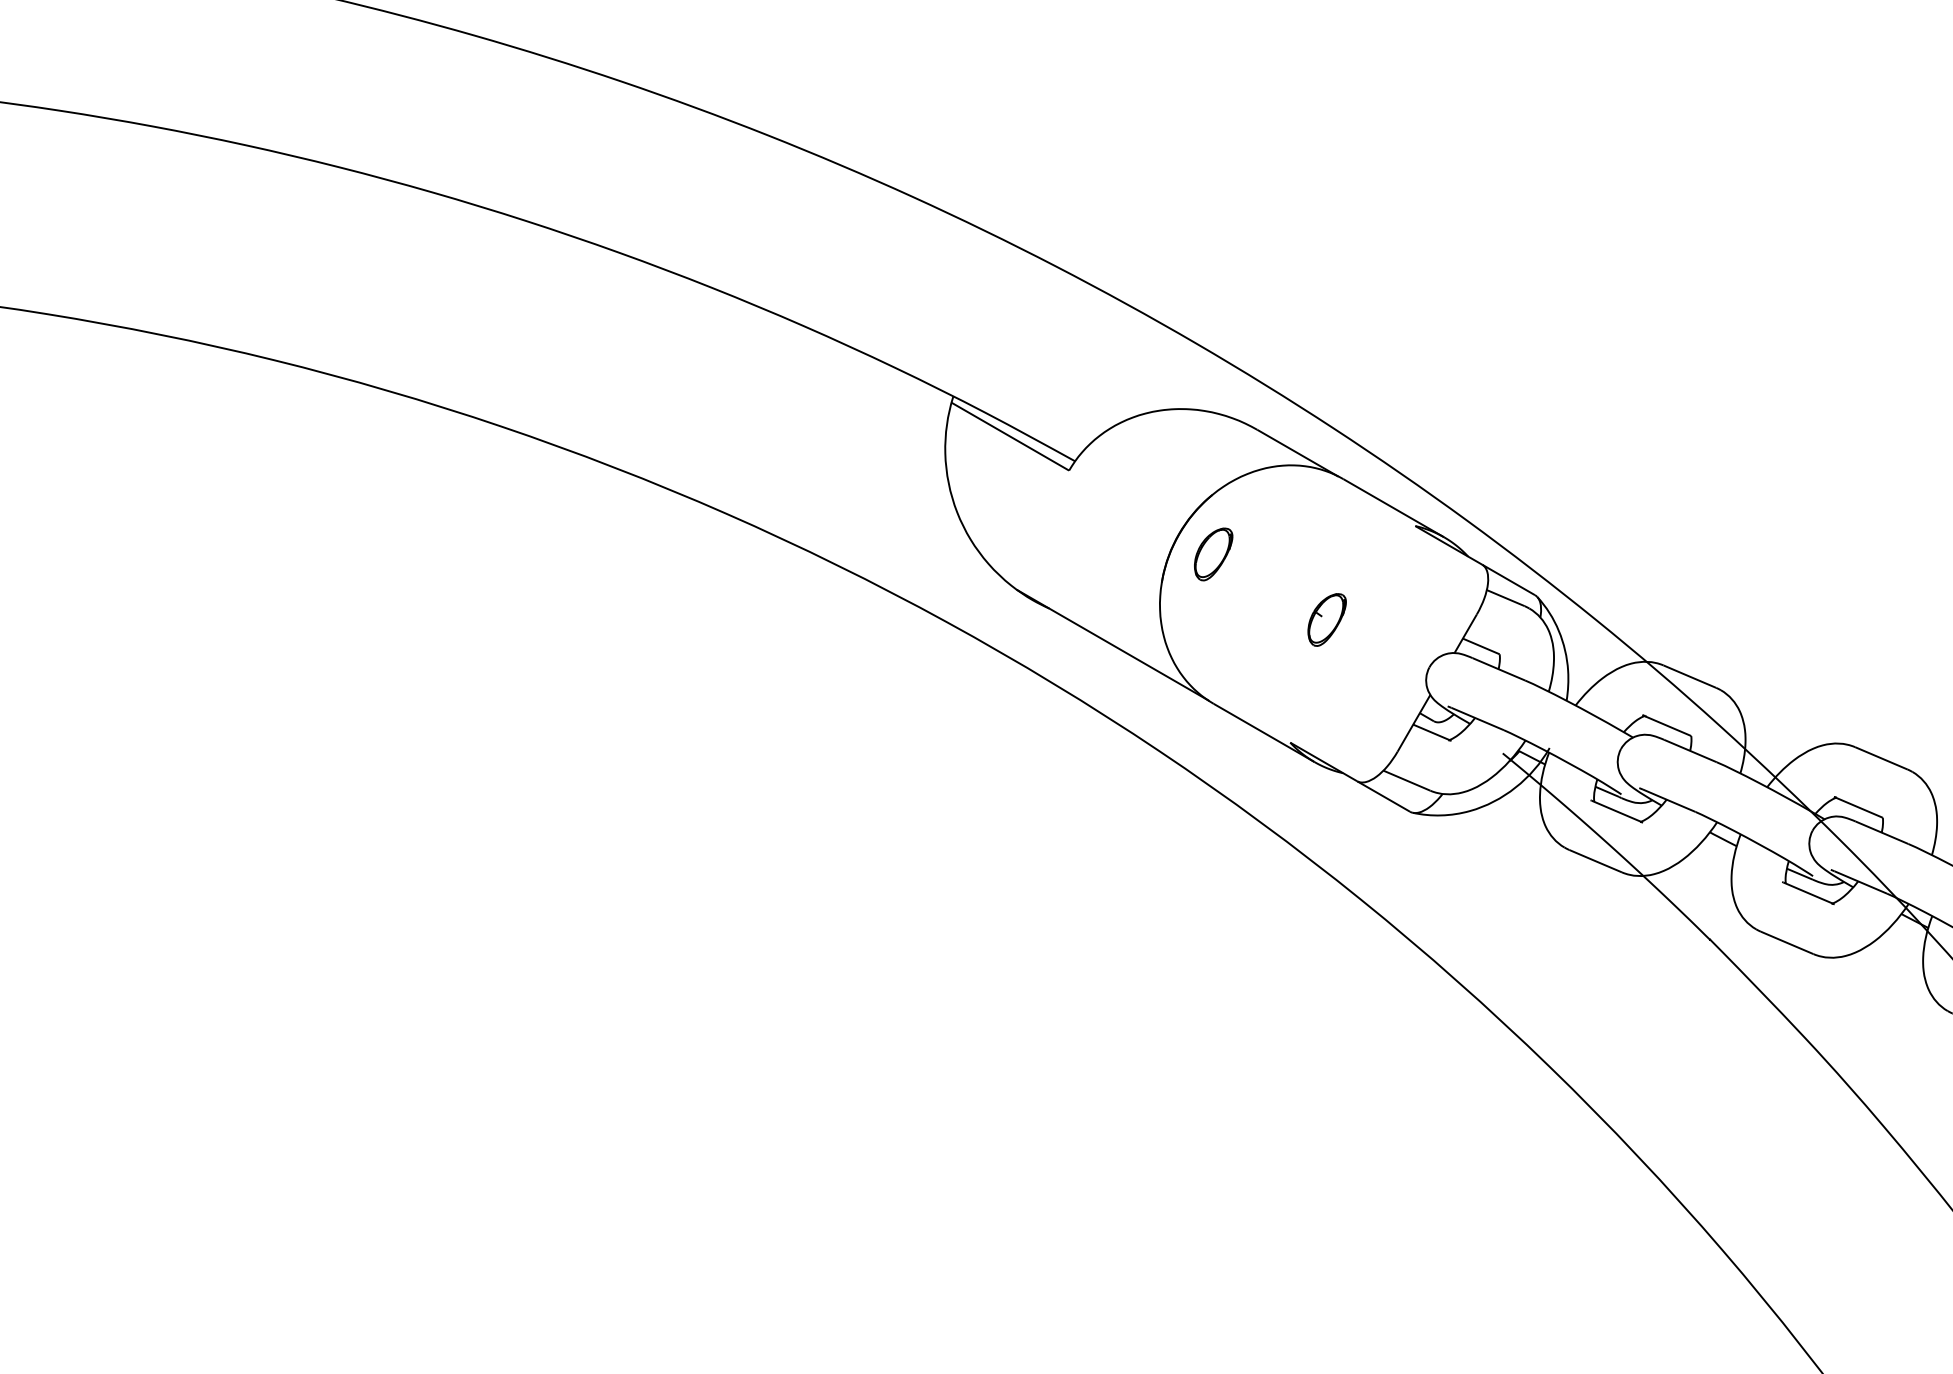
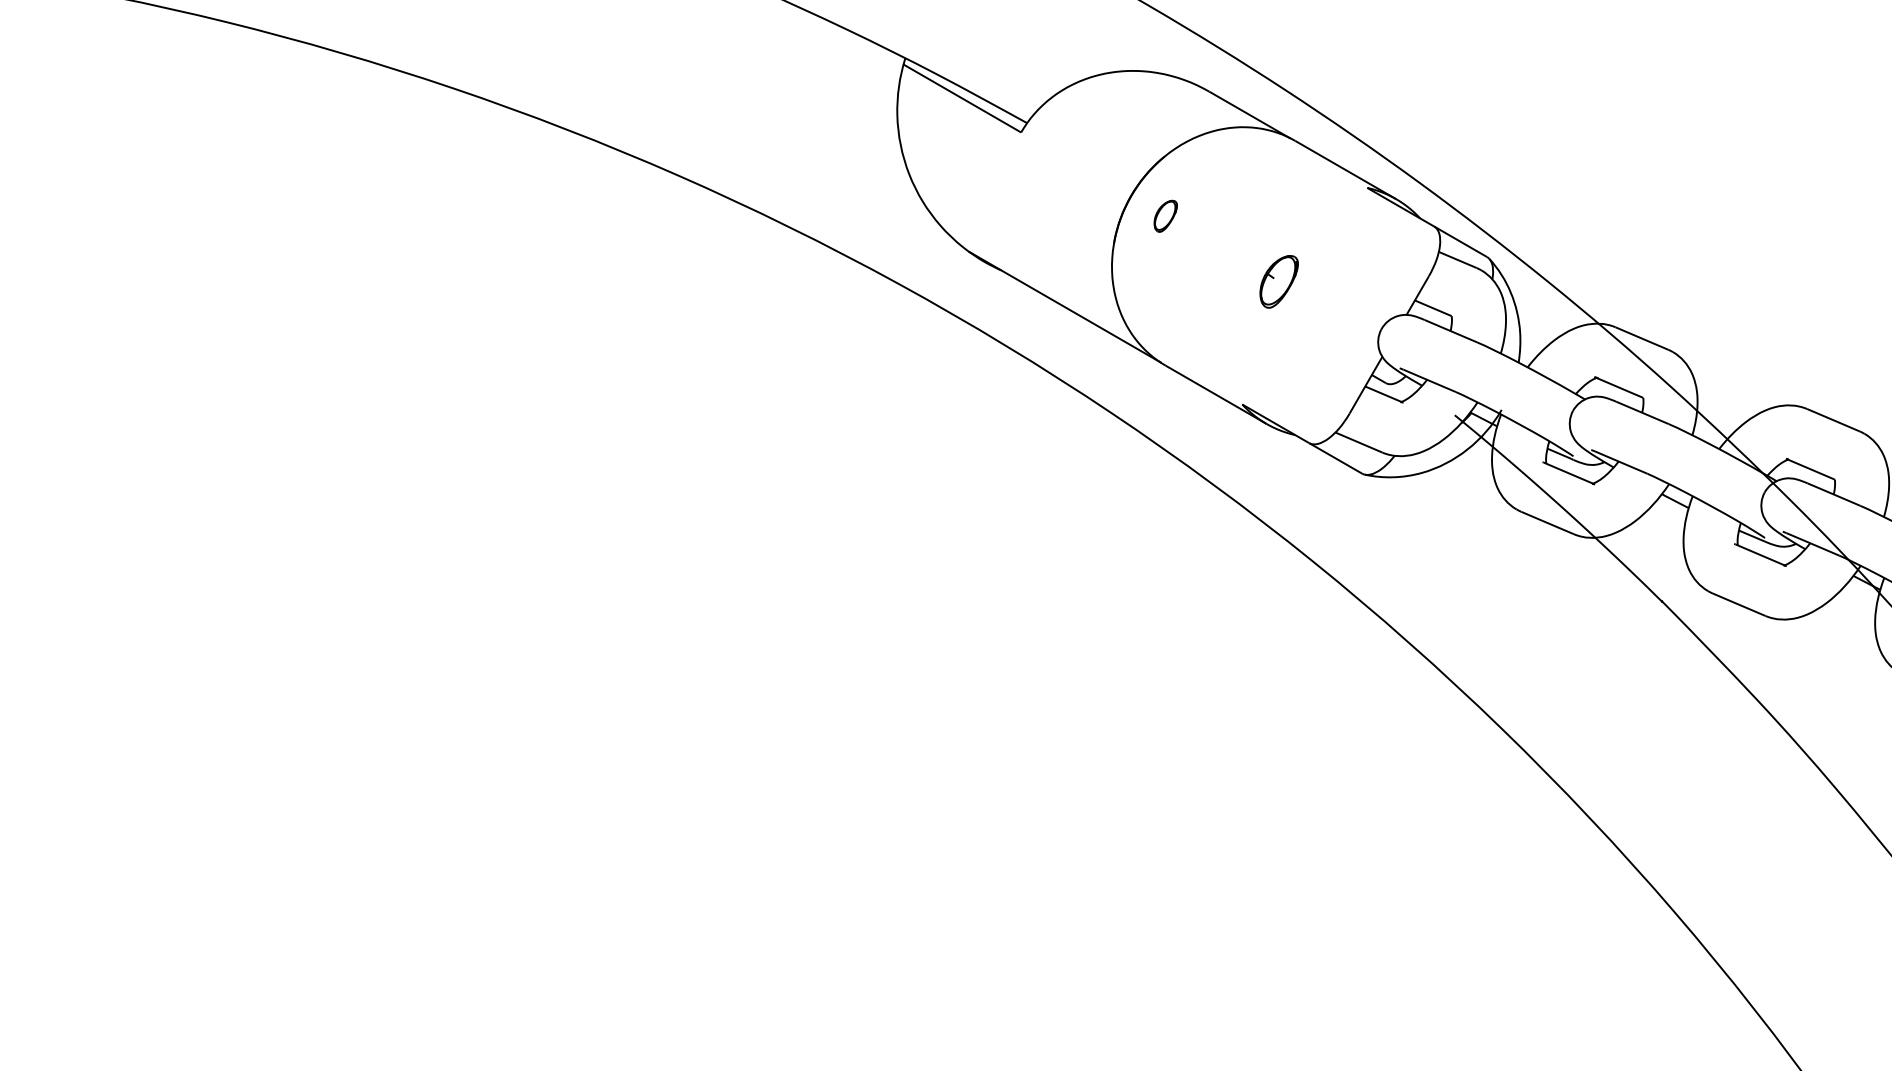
part: (1213, 554) -> (1165, 216), size x0.6

